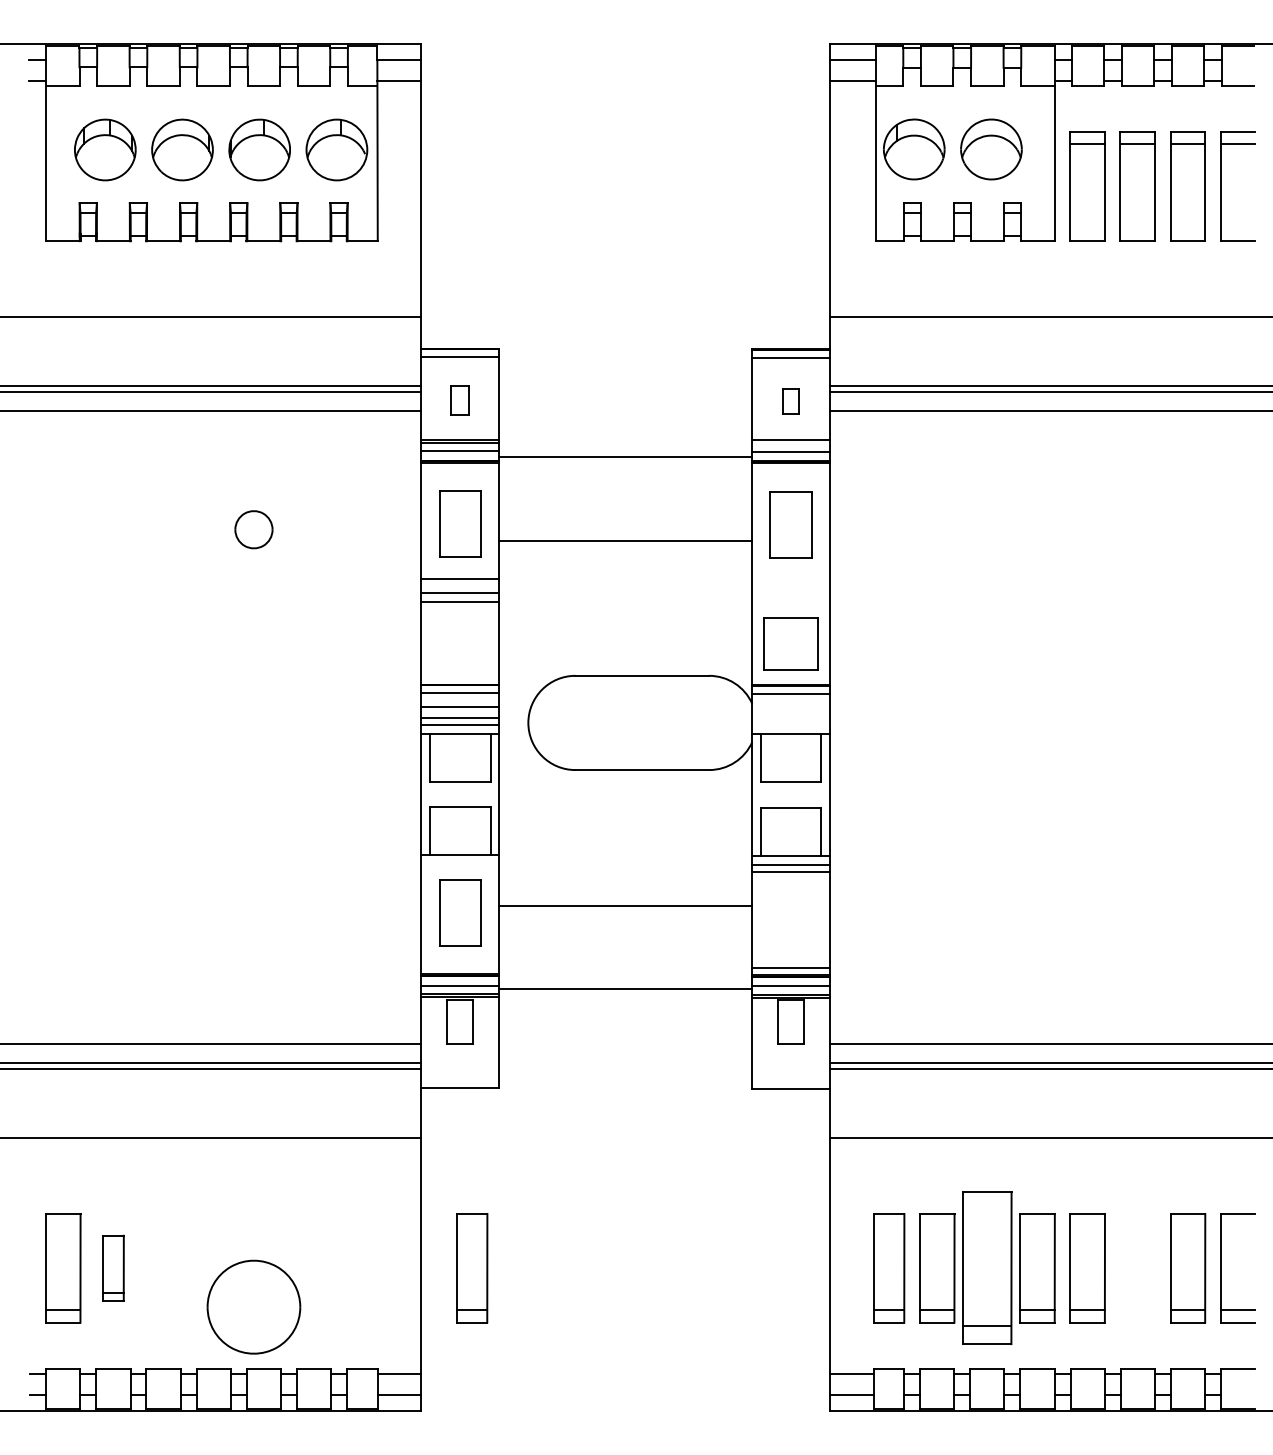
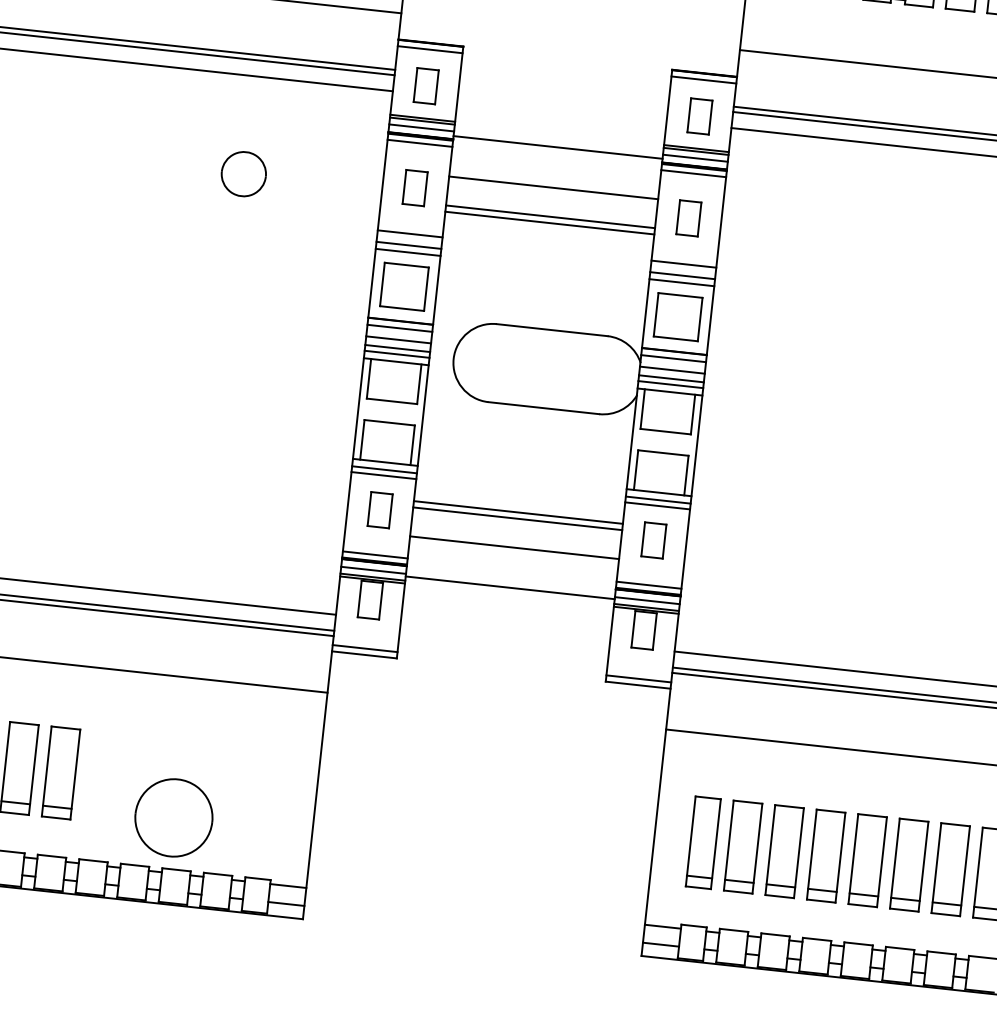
part: (459, 400) -> (425, 85), size x1.43
part: (790, 401) -> (699, 116), size x1.67
line: (790, 443) -> (695, 151), added
line: (460, 470) -> (420, 143), added
line: (790, 470) -> (693, 173), added
line: (625, 505) -> (553, 187), added
part: (459, 524) -> (414, 188), size x0.62
part: (790, 524) -> (688, 218), size x0.62
part: (253, 529) -> (243, 174), size x1.43
line: (625, 548) -> (549, 223), added
line: (790, 580) -> (683, 264), added
line: (790, 593) -> (682, 275), added
line: (790, 602) -> (681, 282), added
part: (460, 643) -> (404, 287), added
line: (790, 708) -> (672, 370), added
line: (790, 718) -> (671, 378), added
line: (790, 725) -> (670, 384), added
line: (460, 864) -> (384, 469), added
line: (460, 871) -> (384, 475), added
line: (625, 897) -> (518, 512), added
part: (459, 913) -> (379, 510), size x0.62
part: (790, 913) -> (653, 540), added
line: (625, 940) -> (514, 547), added
line: (460, 967) -> (375, 555), added
line: (460, 1080) -> (365, 648), added
line: (790, 1080) -> (638, 678), added
part: (113, 1268) -> (61, 773), size x1.67
part: (472, 1268) -> (358, 805), removed
part: (987, 1268) -> (784, 851), size x0.71
part: (1137, 1268) -> (908, 865), added

